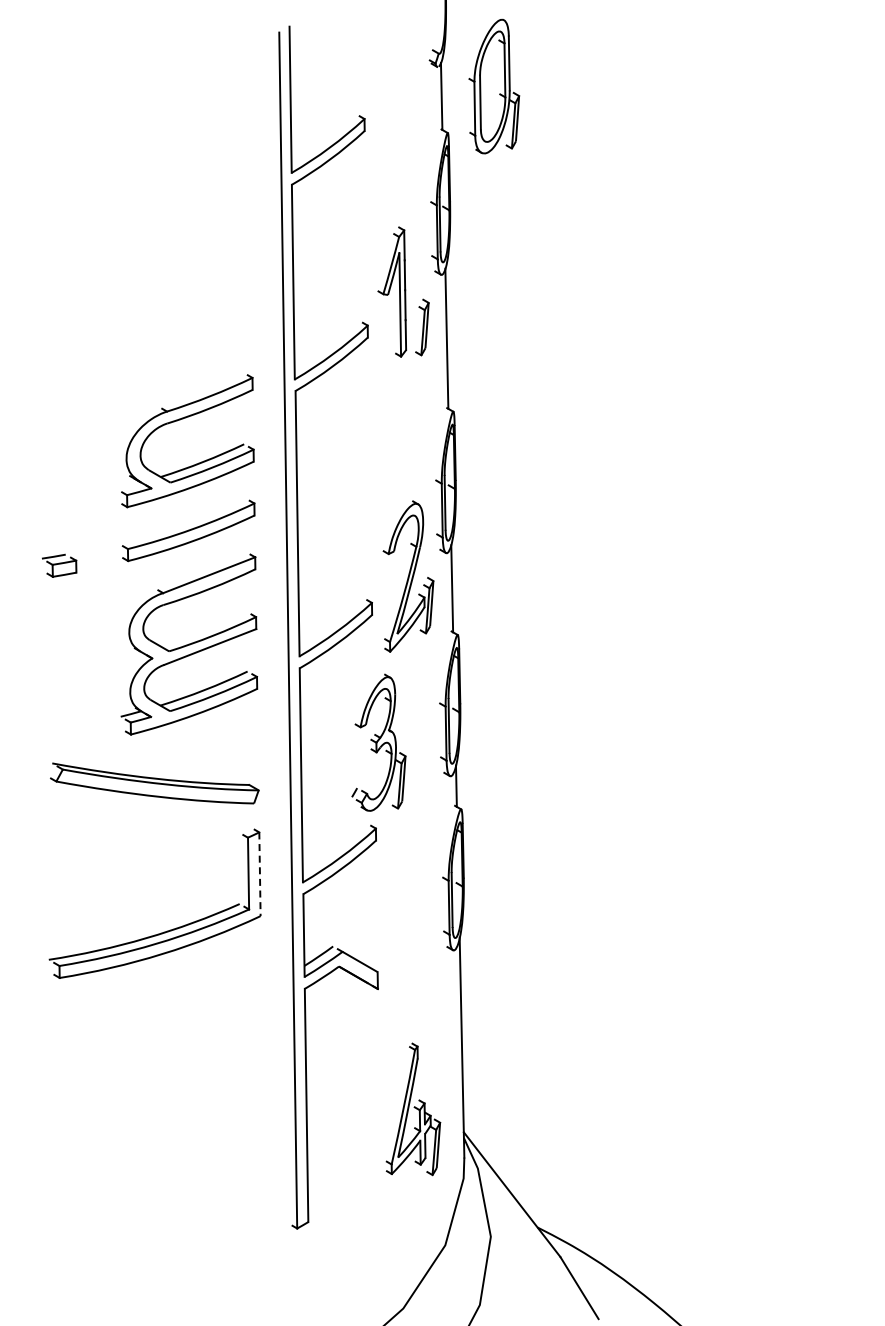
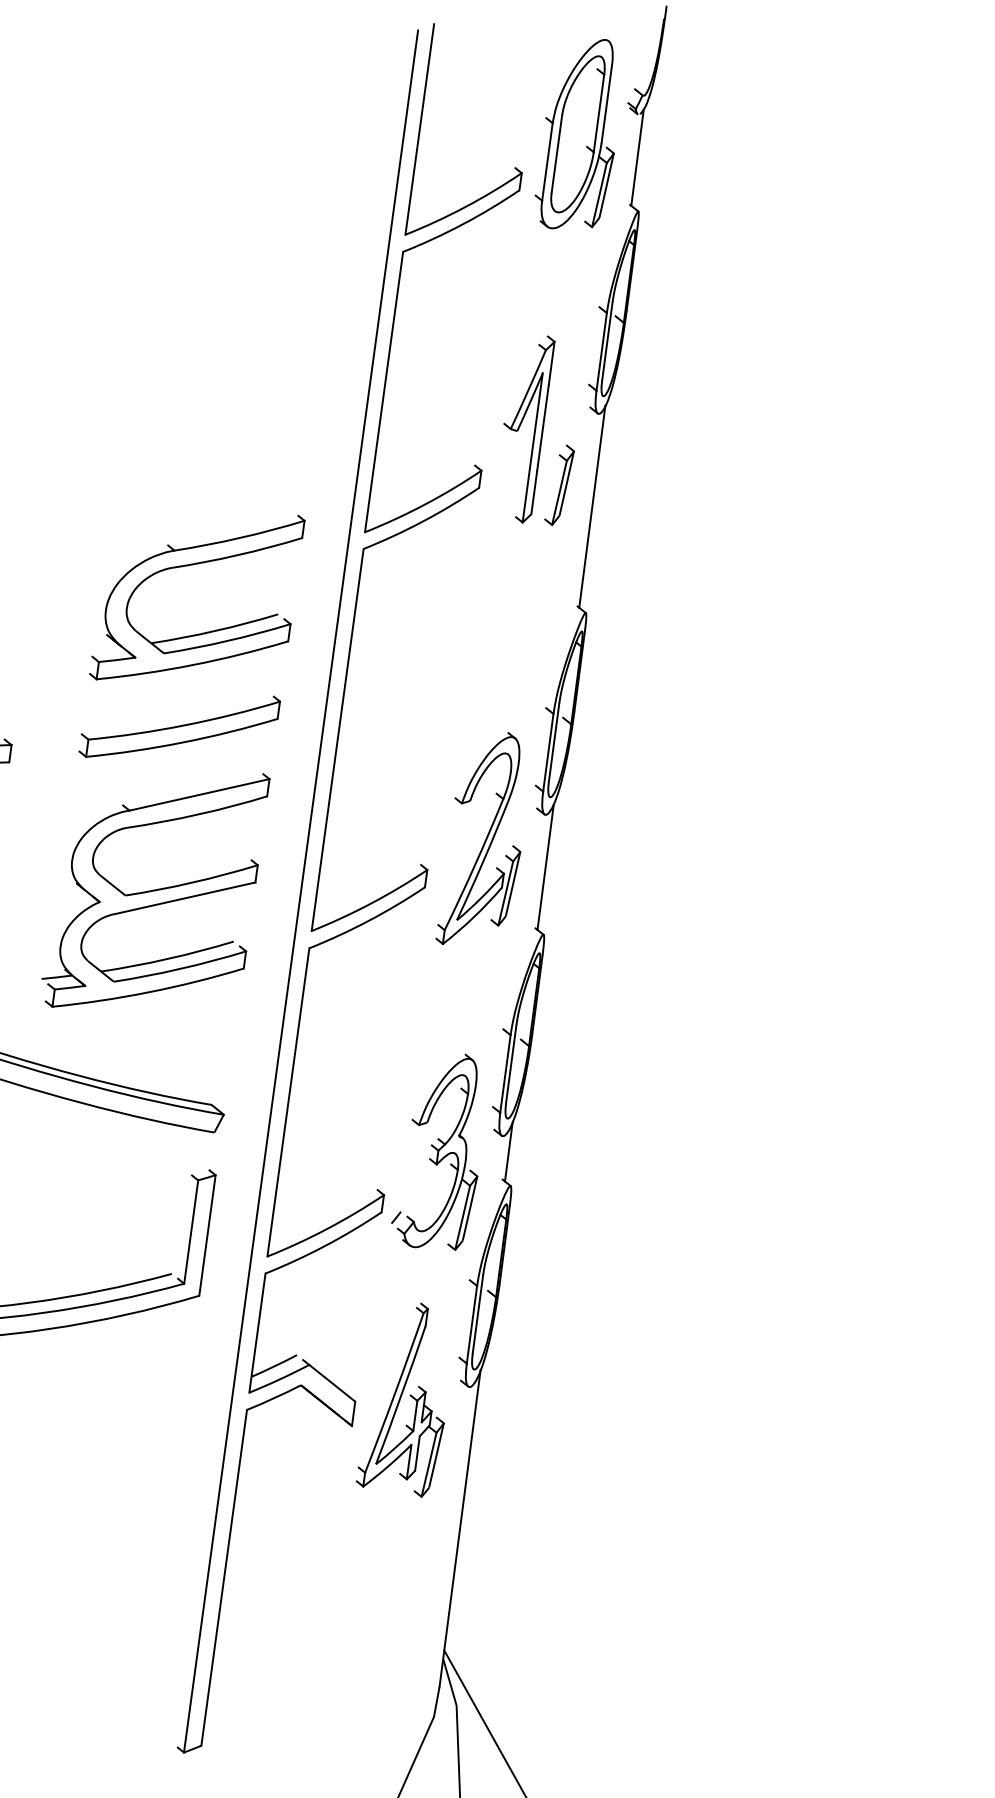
part: (494, 86) -> (580, 134), moved
part: (378, 742) -> (441, 1150), moved
line: (259, 874) -> (206, 1235), dashed -> solid
part: (413, 1109) -> (408, 1398), moved

